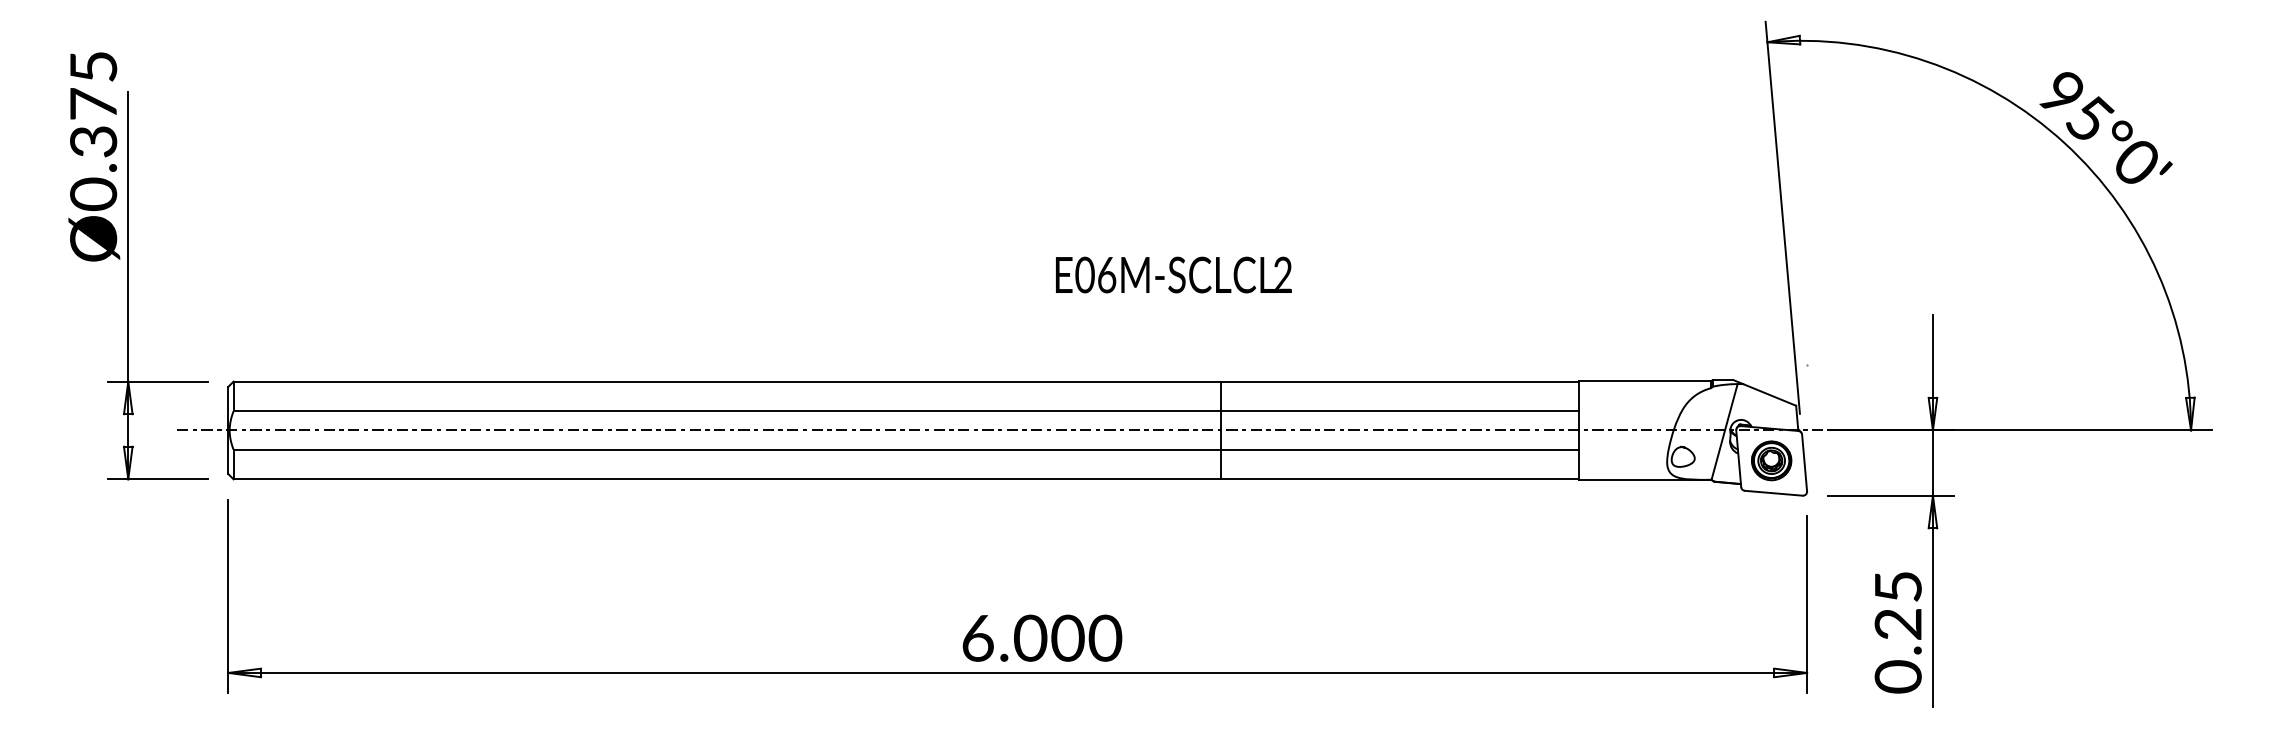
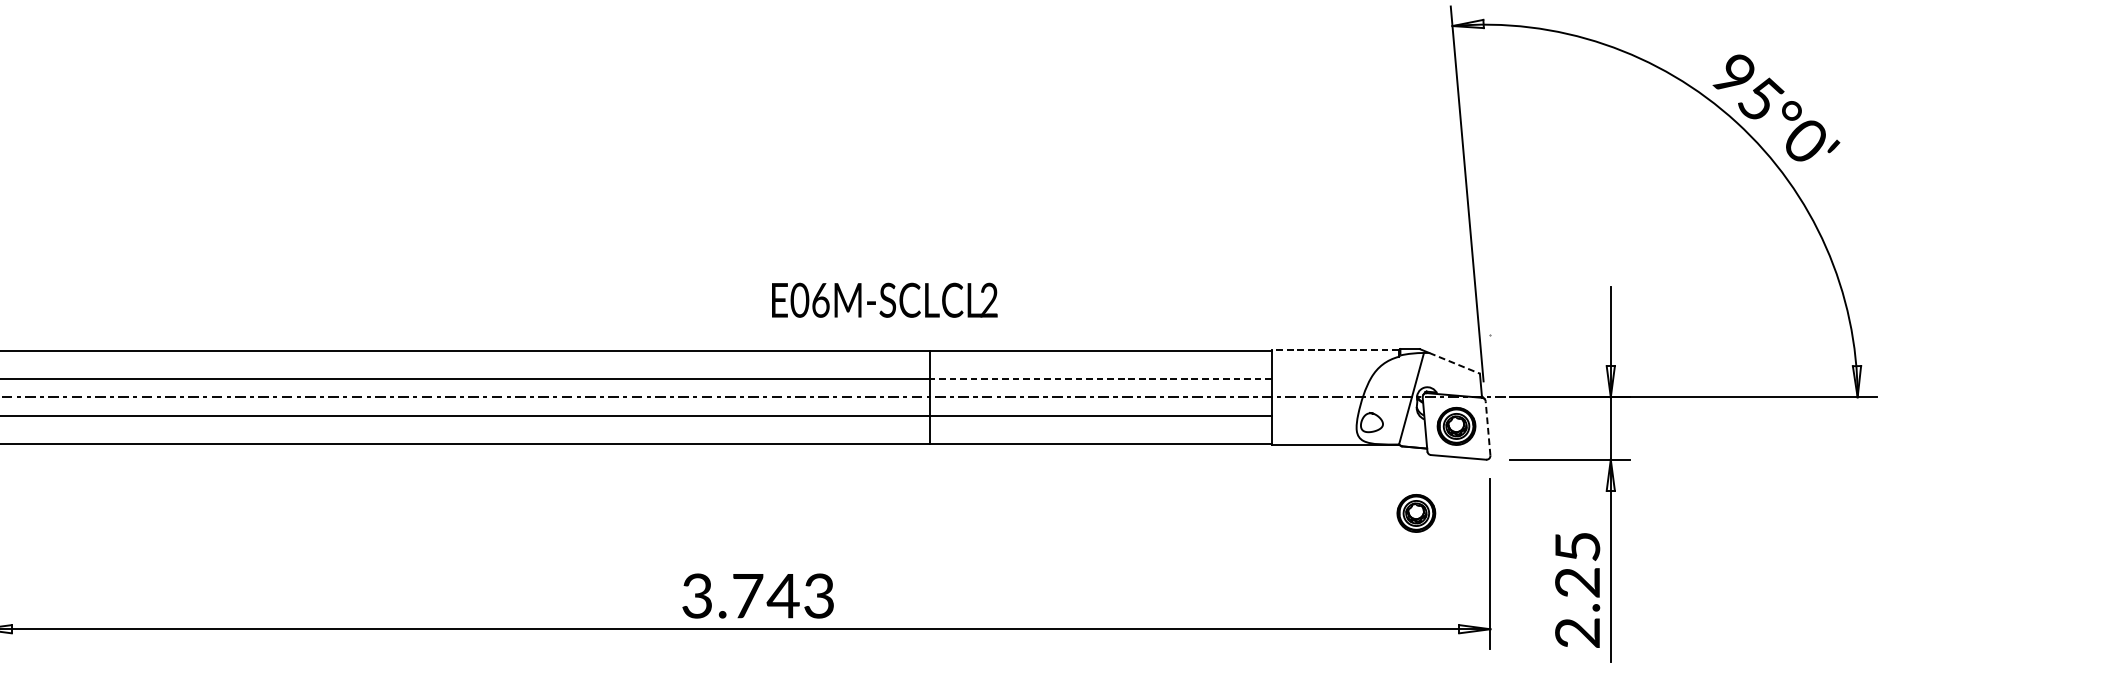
text: (1173, 274) -> (884, 299), moved
line: (1644, 381) -> (1334, 350), solid -> dashed
line: (1769, 394) -> (1454, 362), solid -> dashed
line: (1399, 411) -> (1100, 379), solid -> dashed
line: (1804, 462) -> (1487, 427), solid -> dashed
part: (1729, 551) -> (1416, 513), added
text: (1042, 637) -> (759, 595), 6.000 -> 3.743
text: (1898, 676) -> (1577, 632), 0.25 -> 2.25

